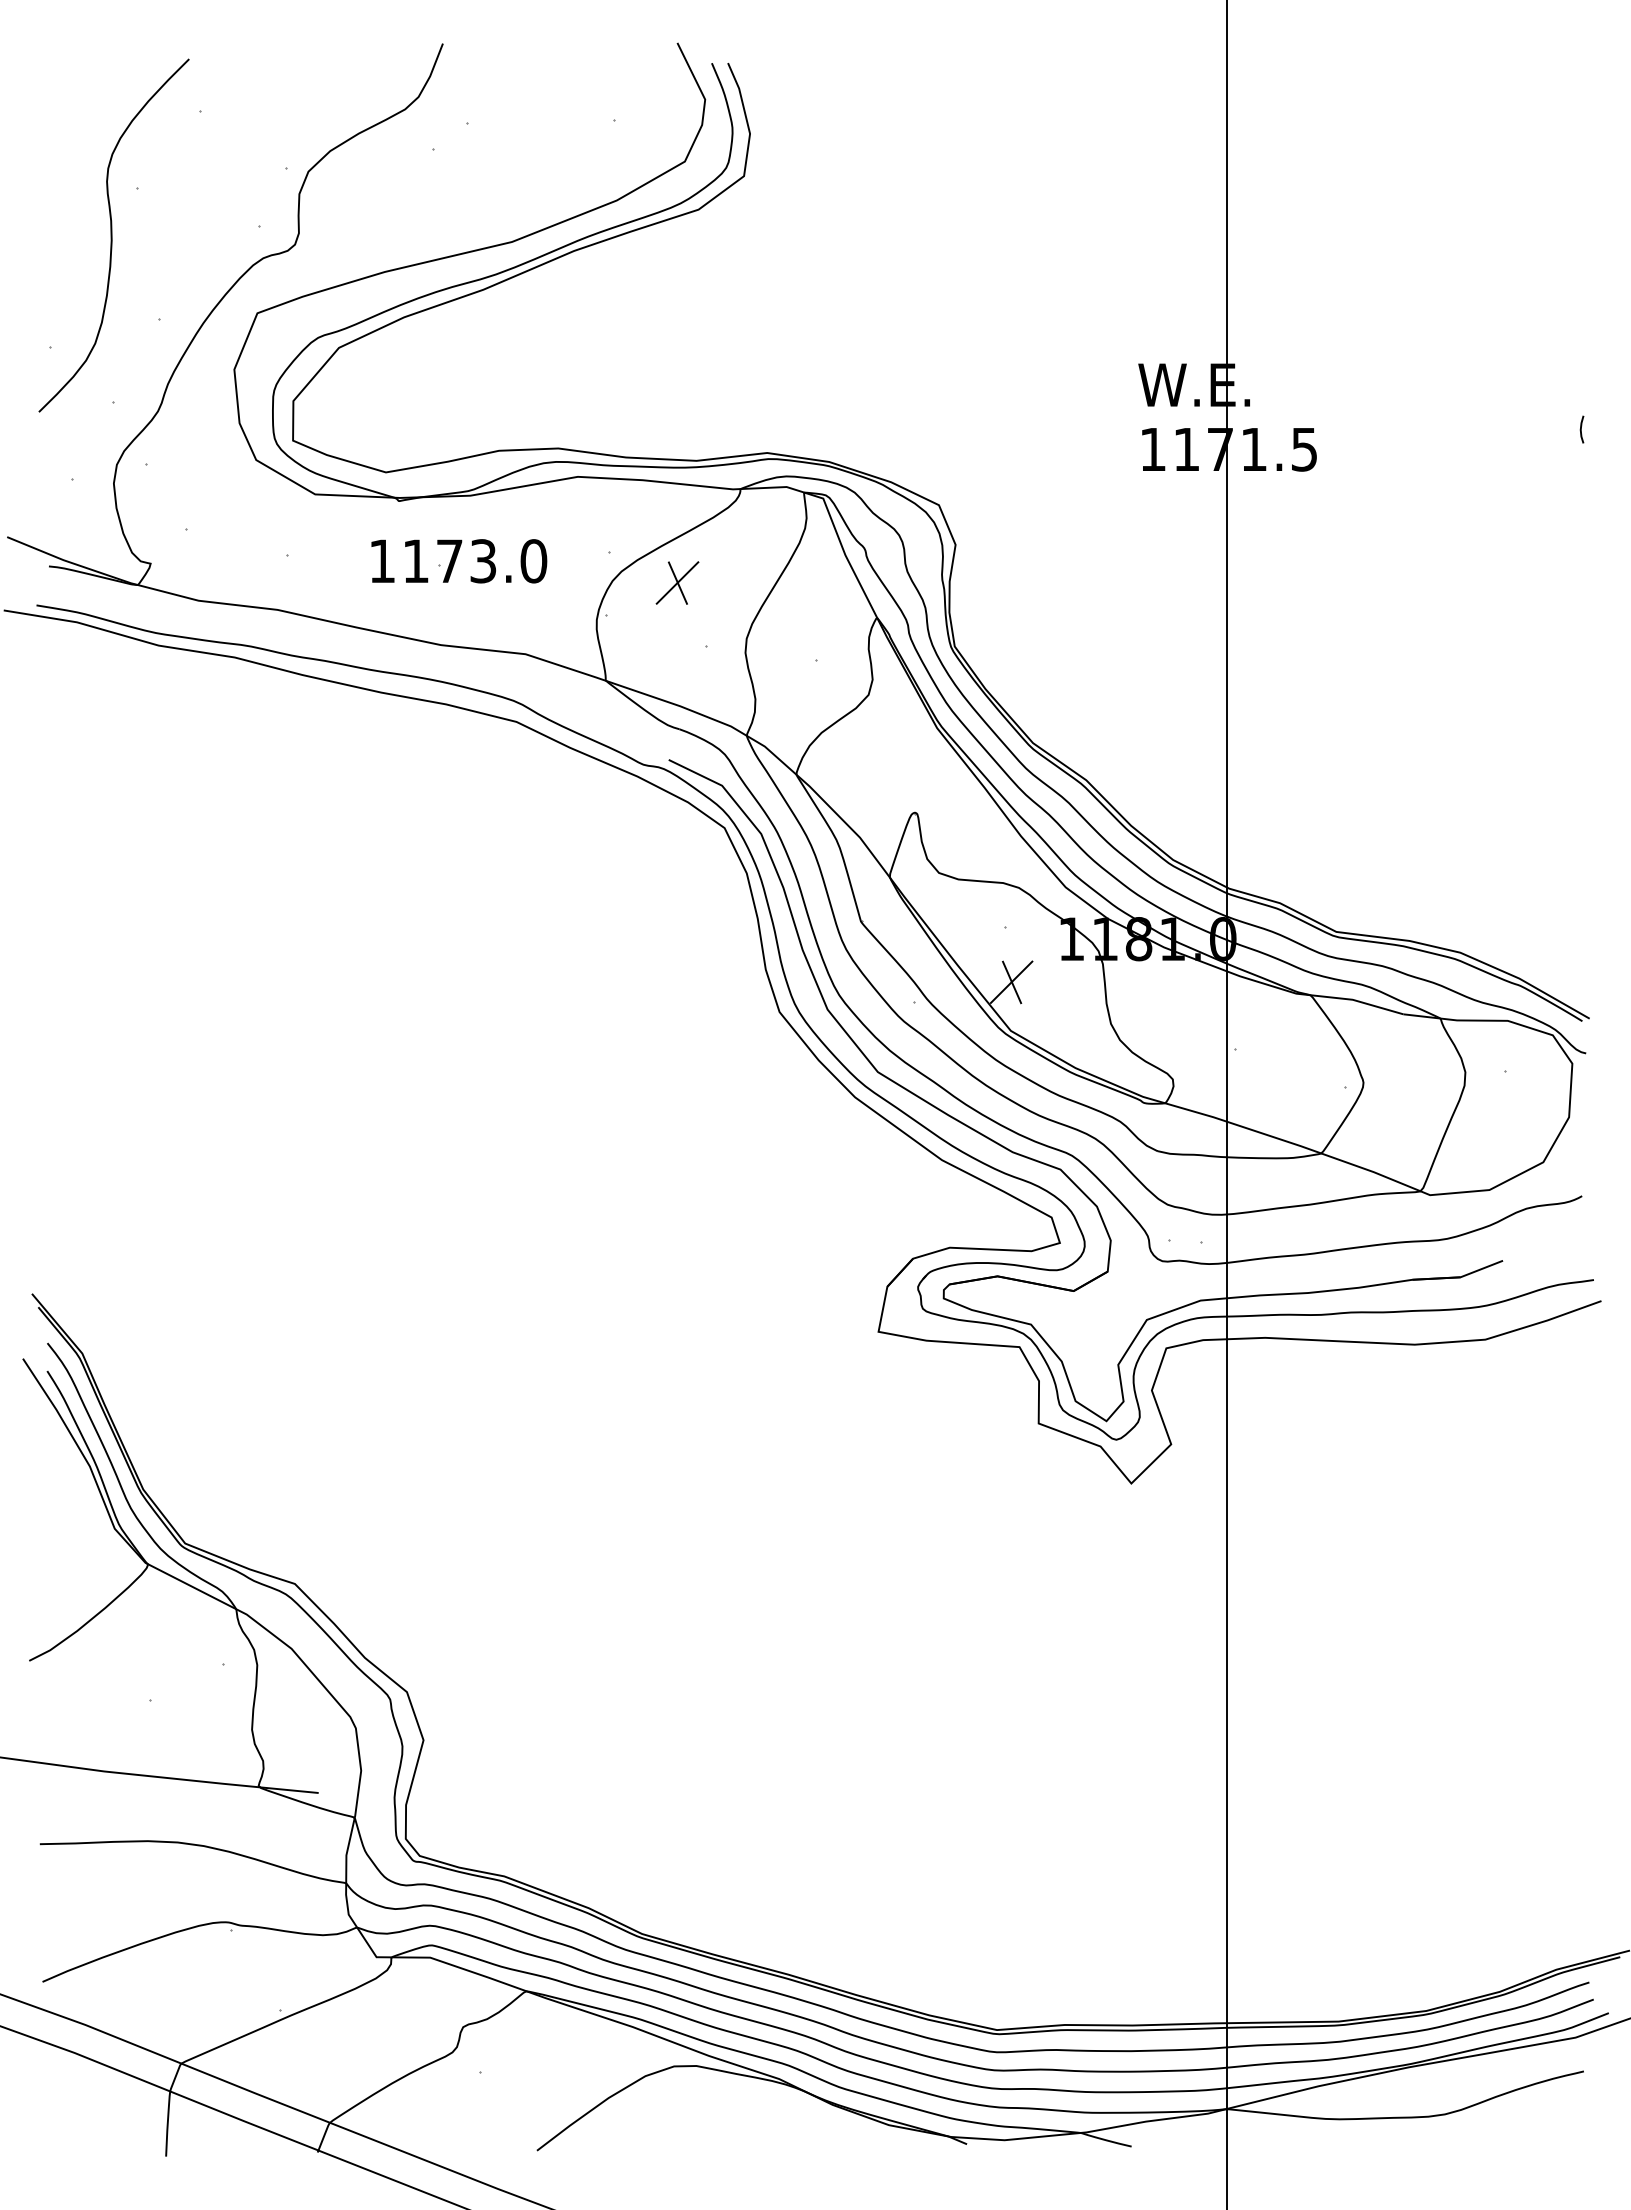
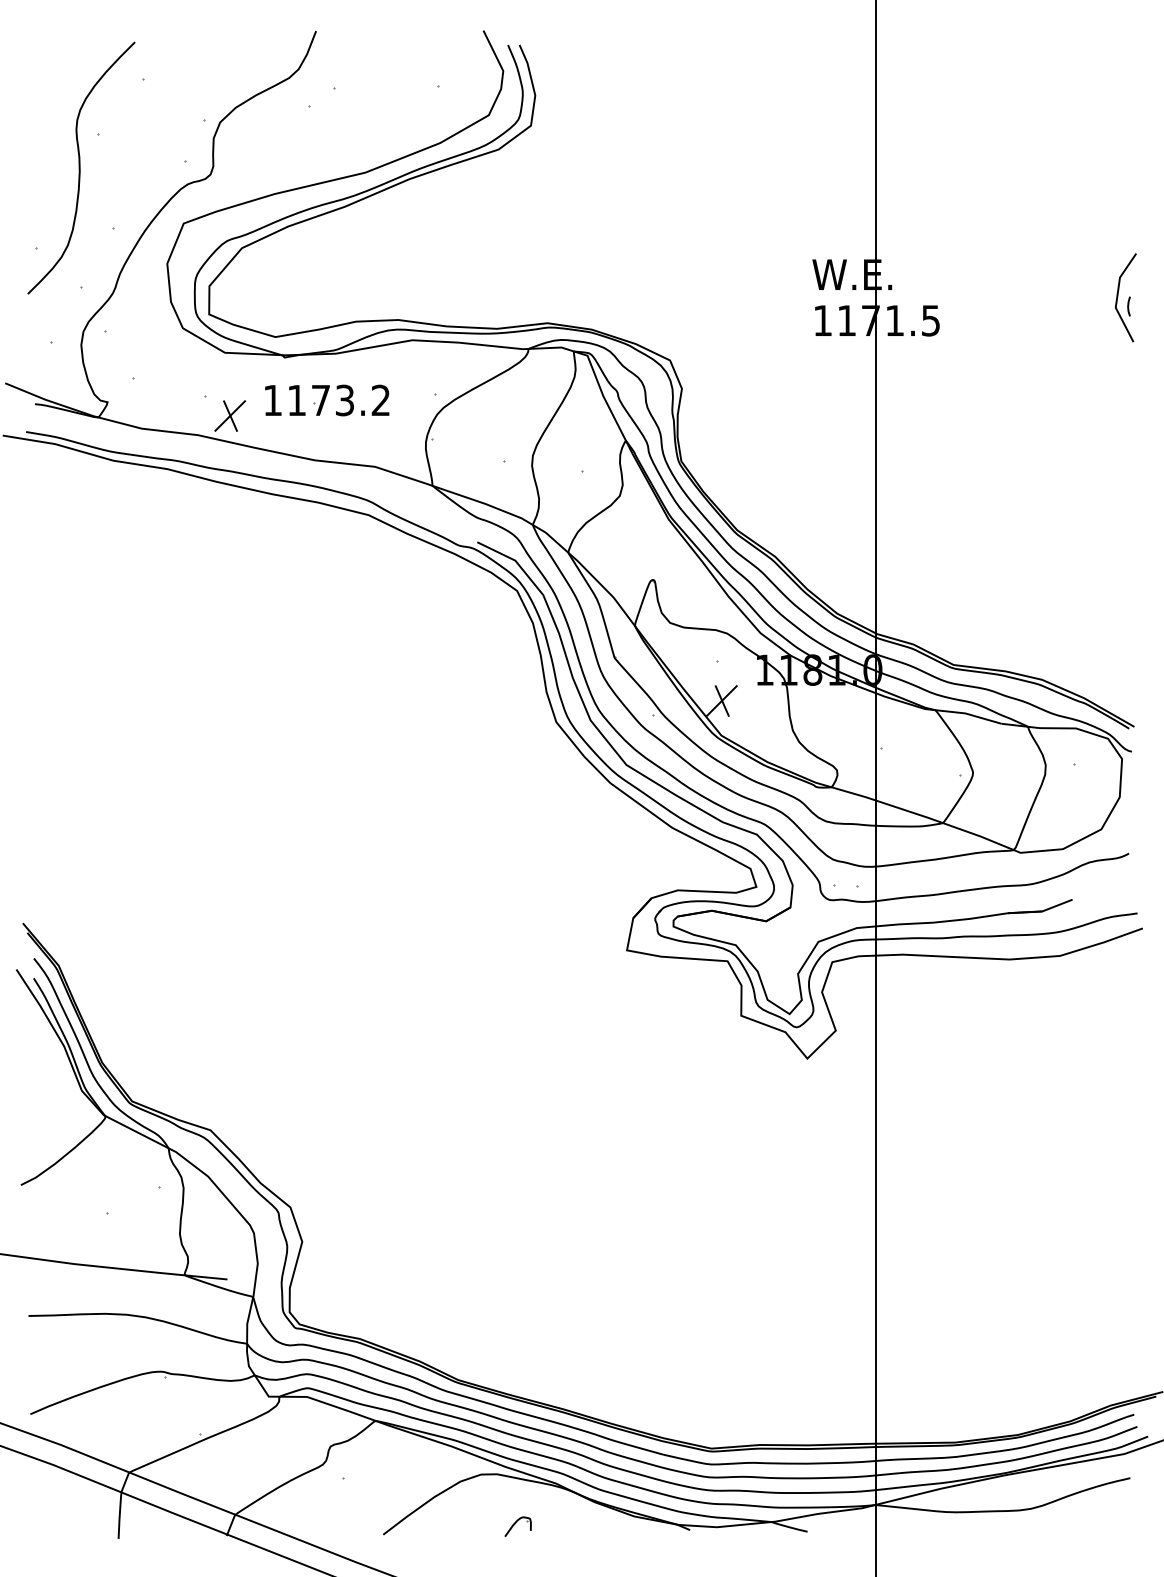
line: (1566, 417) -> (1117, 297), added
text: (533, 561) -> (380, 400), 1173.0 -> 1173.2
part: (677, 582) -> (230, 415), moved
part: (725, 2139) -> (517, 1526), added

